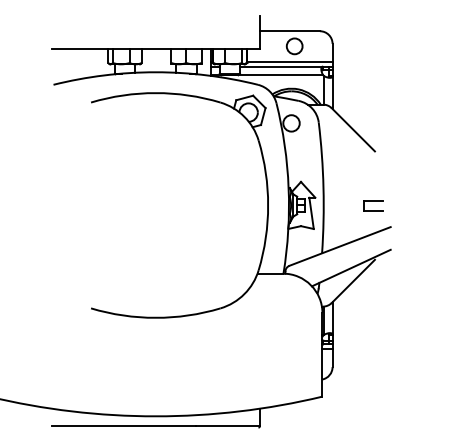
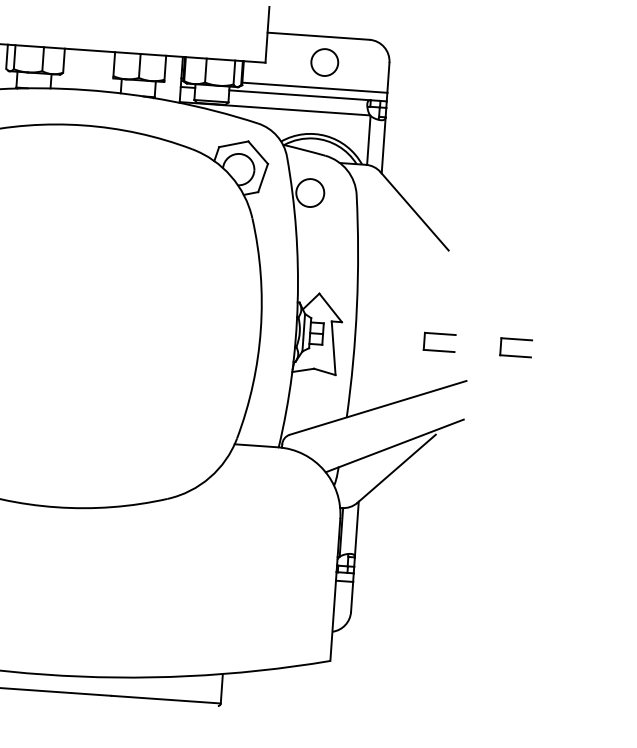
part: (418, 205) -> (516, 347), added

